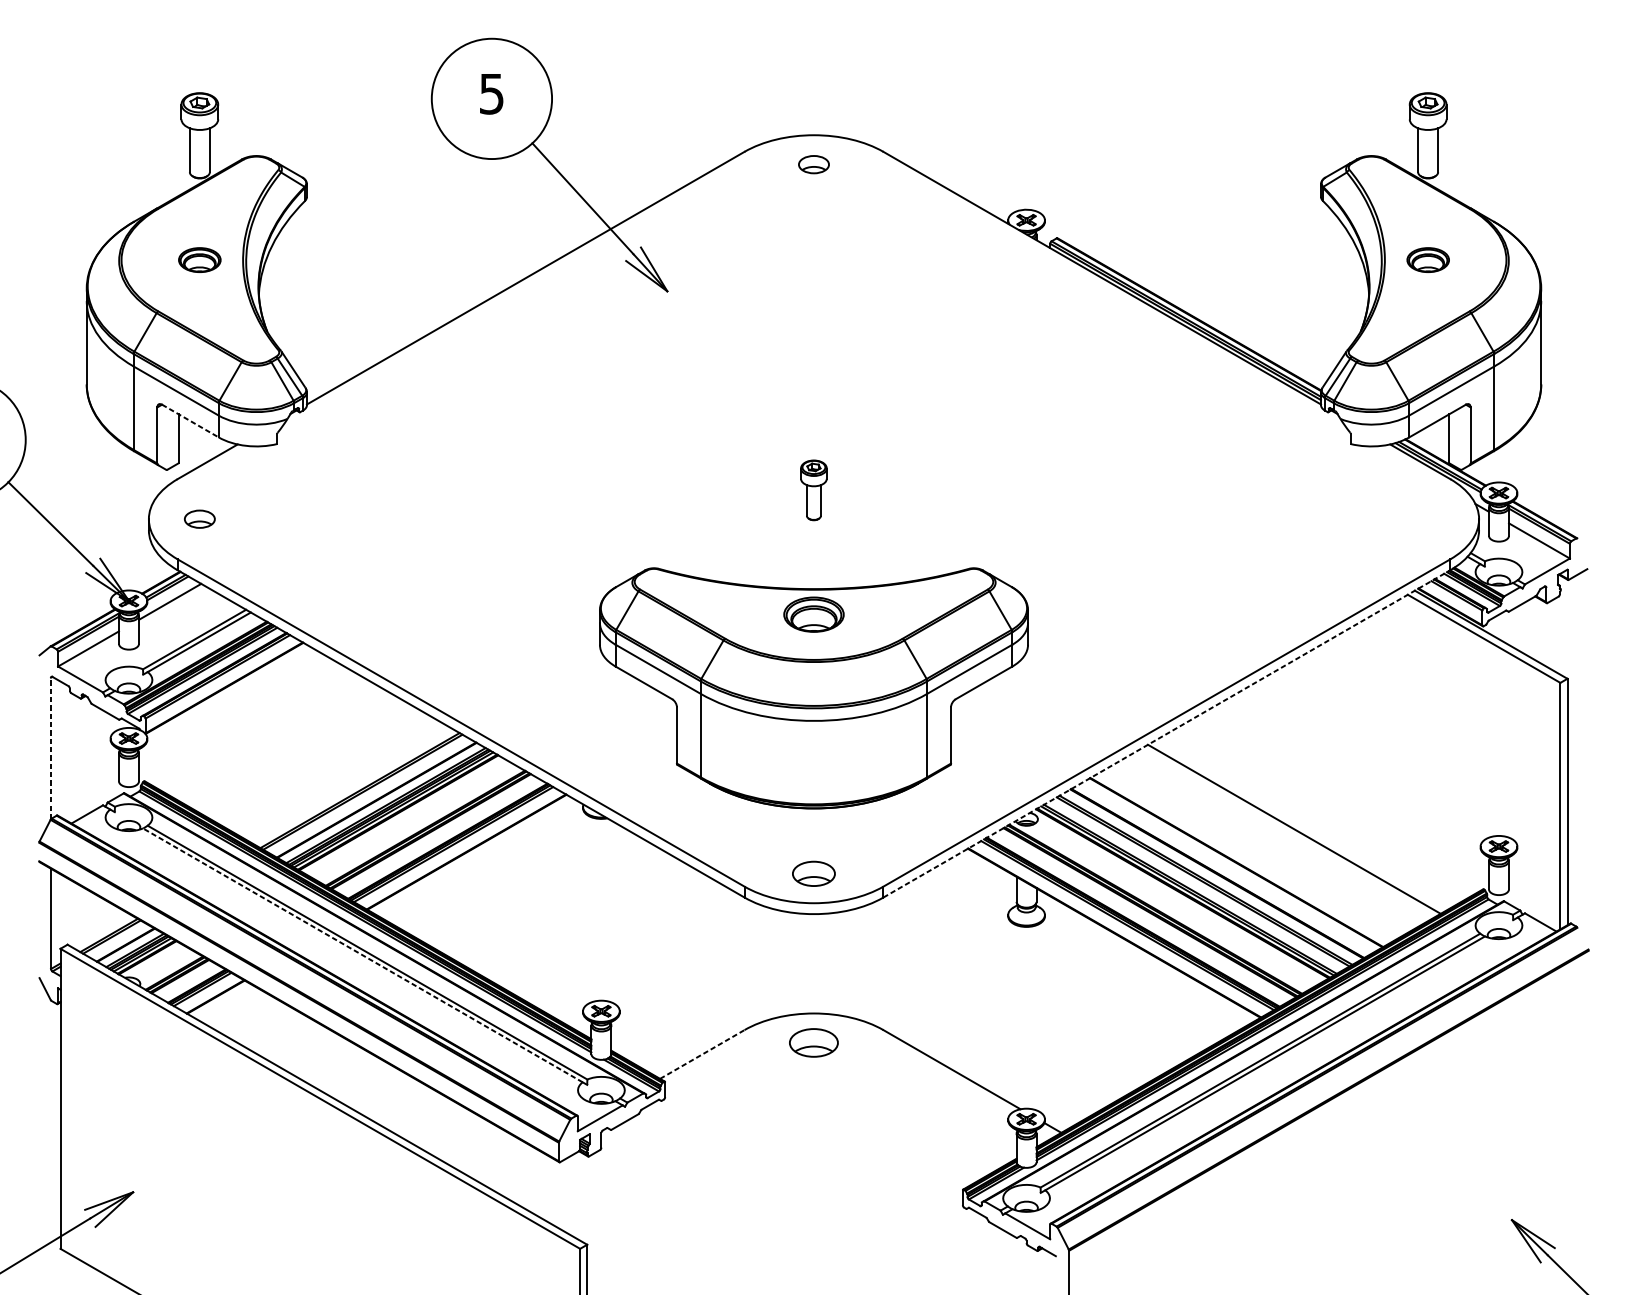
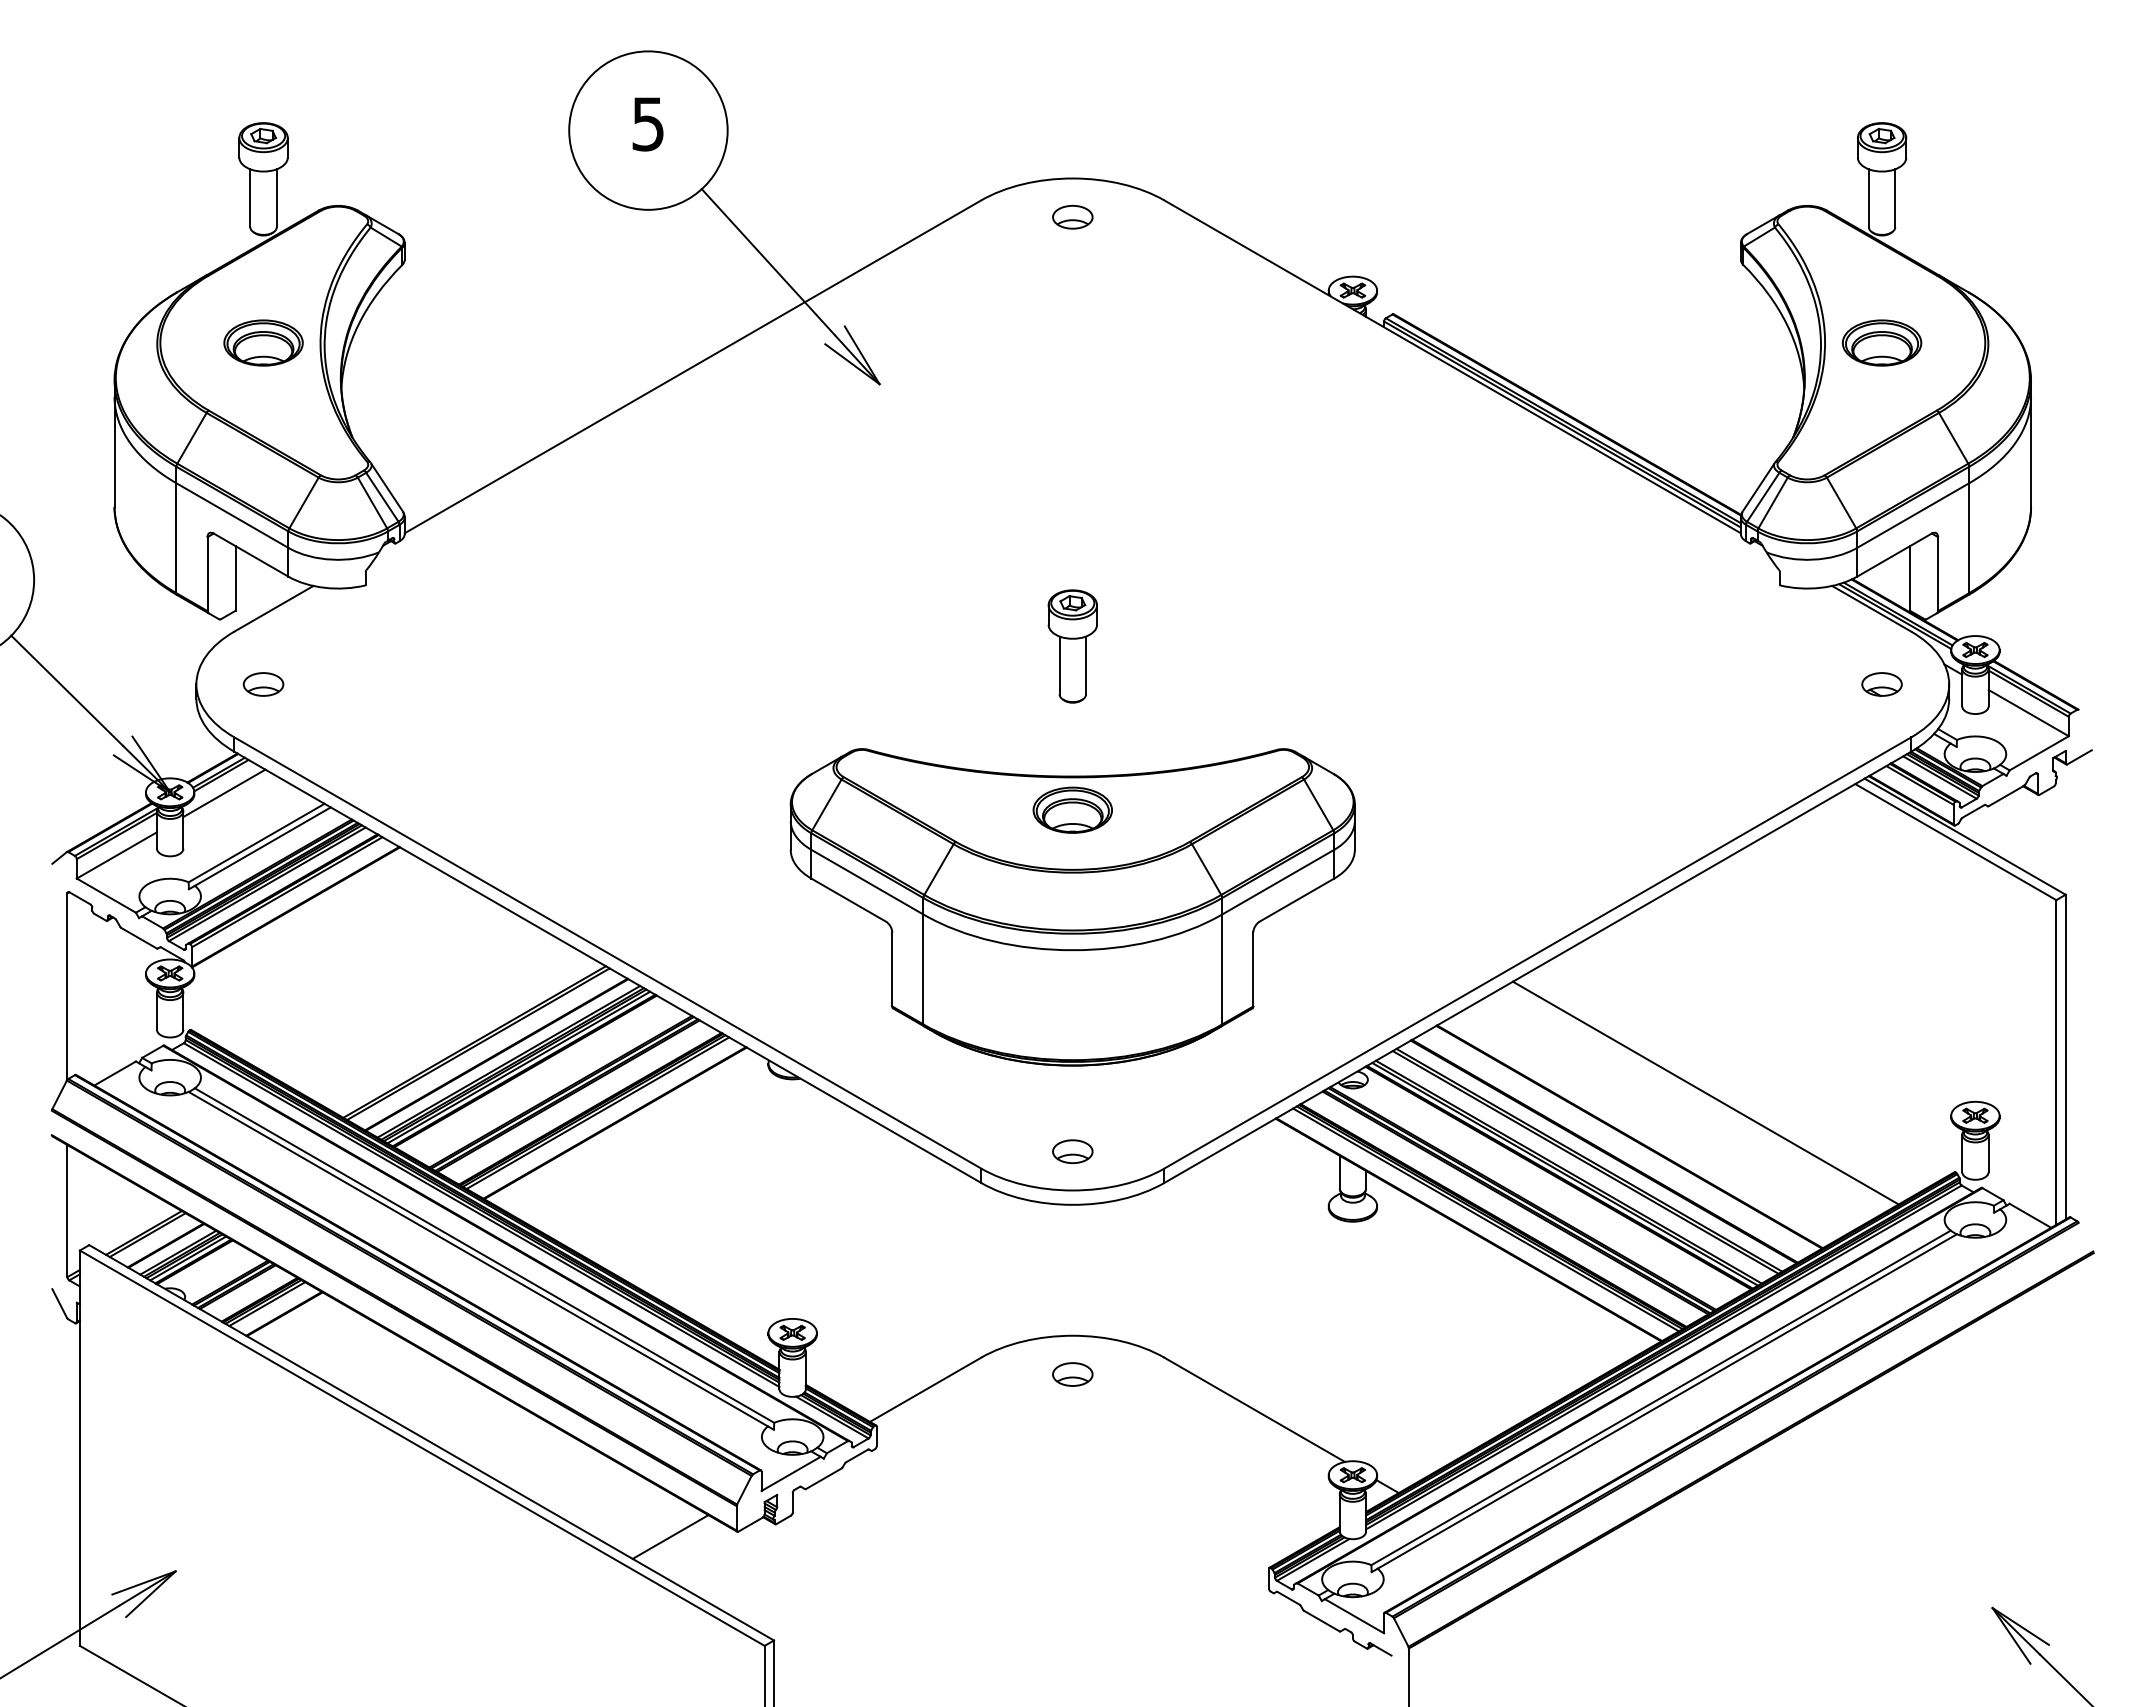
part: (199, 259) -> (263, 342), size x1.43
part: (1428, 259) -> (1882, 342), size x1.43
line: (190, 421) -> (251, 555), dashed -> solid
part: (813, 490) -> (1072, 646), size x1.43
part: (1427, 519) -> (1881, 684), added
line: (1167, 734) -> (1538, 967), dashed -> solid
line: (51, 748) -> (67, 986), dashed -> solid
part: (813, 873) -> (1072, 1151), size x0.71
line: (362, 954) -> (477, 1258), dashed -> solid
part: (813, 1042) -> (1072, 1374), size x0.62
line: (702, 1054) -> (926, 1389), dashed -> solid
line: (508, 1165) -> (670, 1536), added

